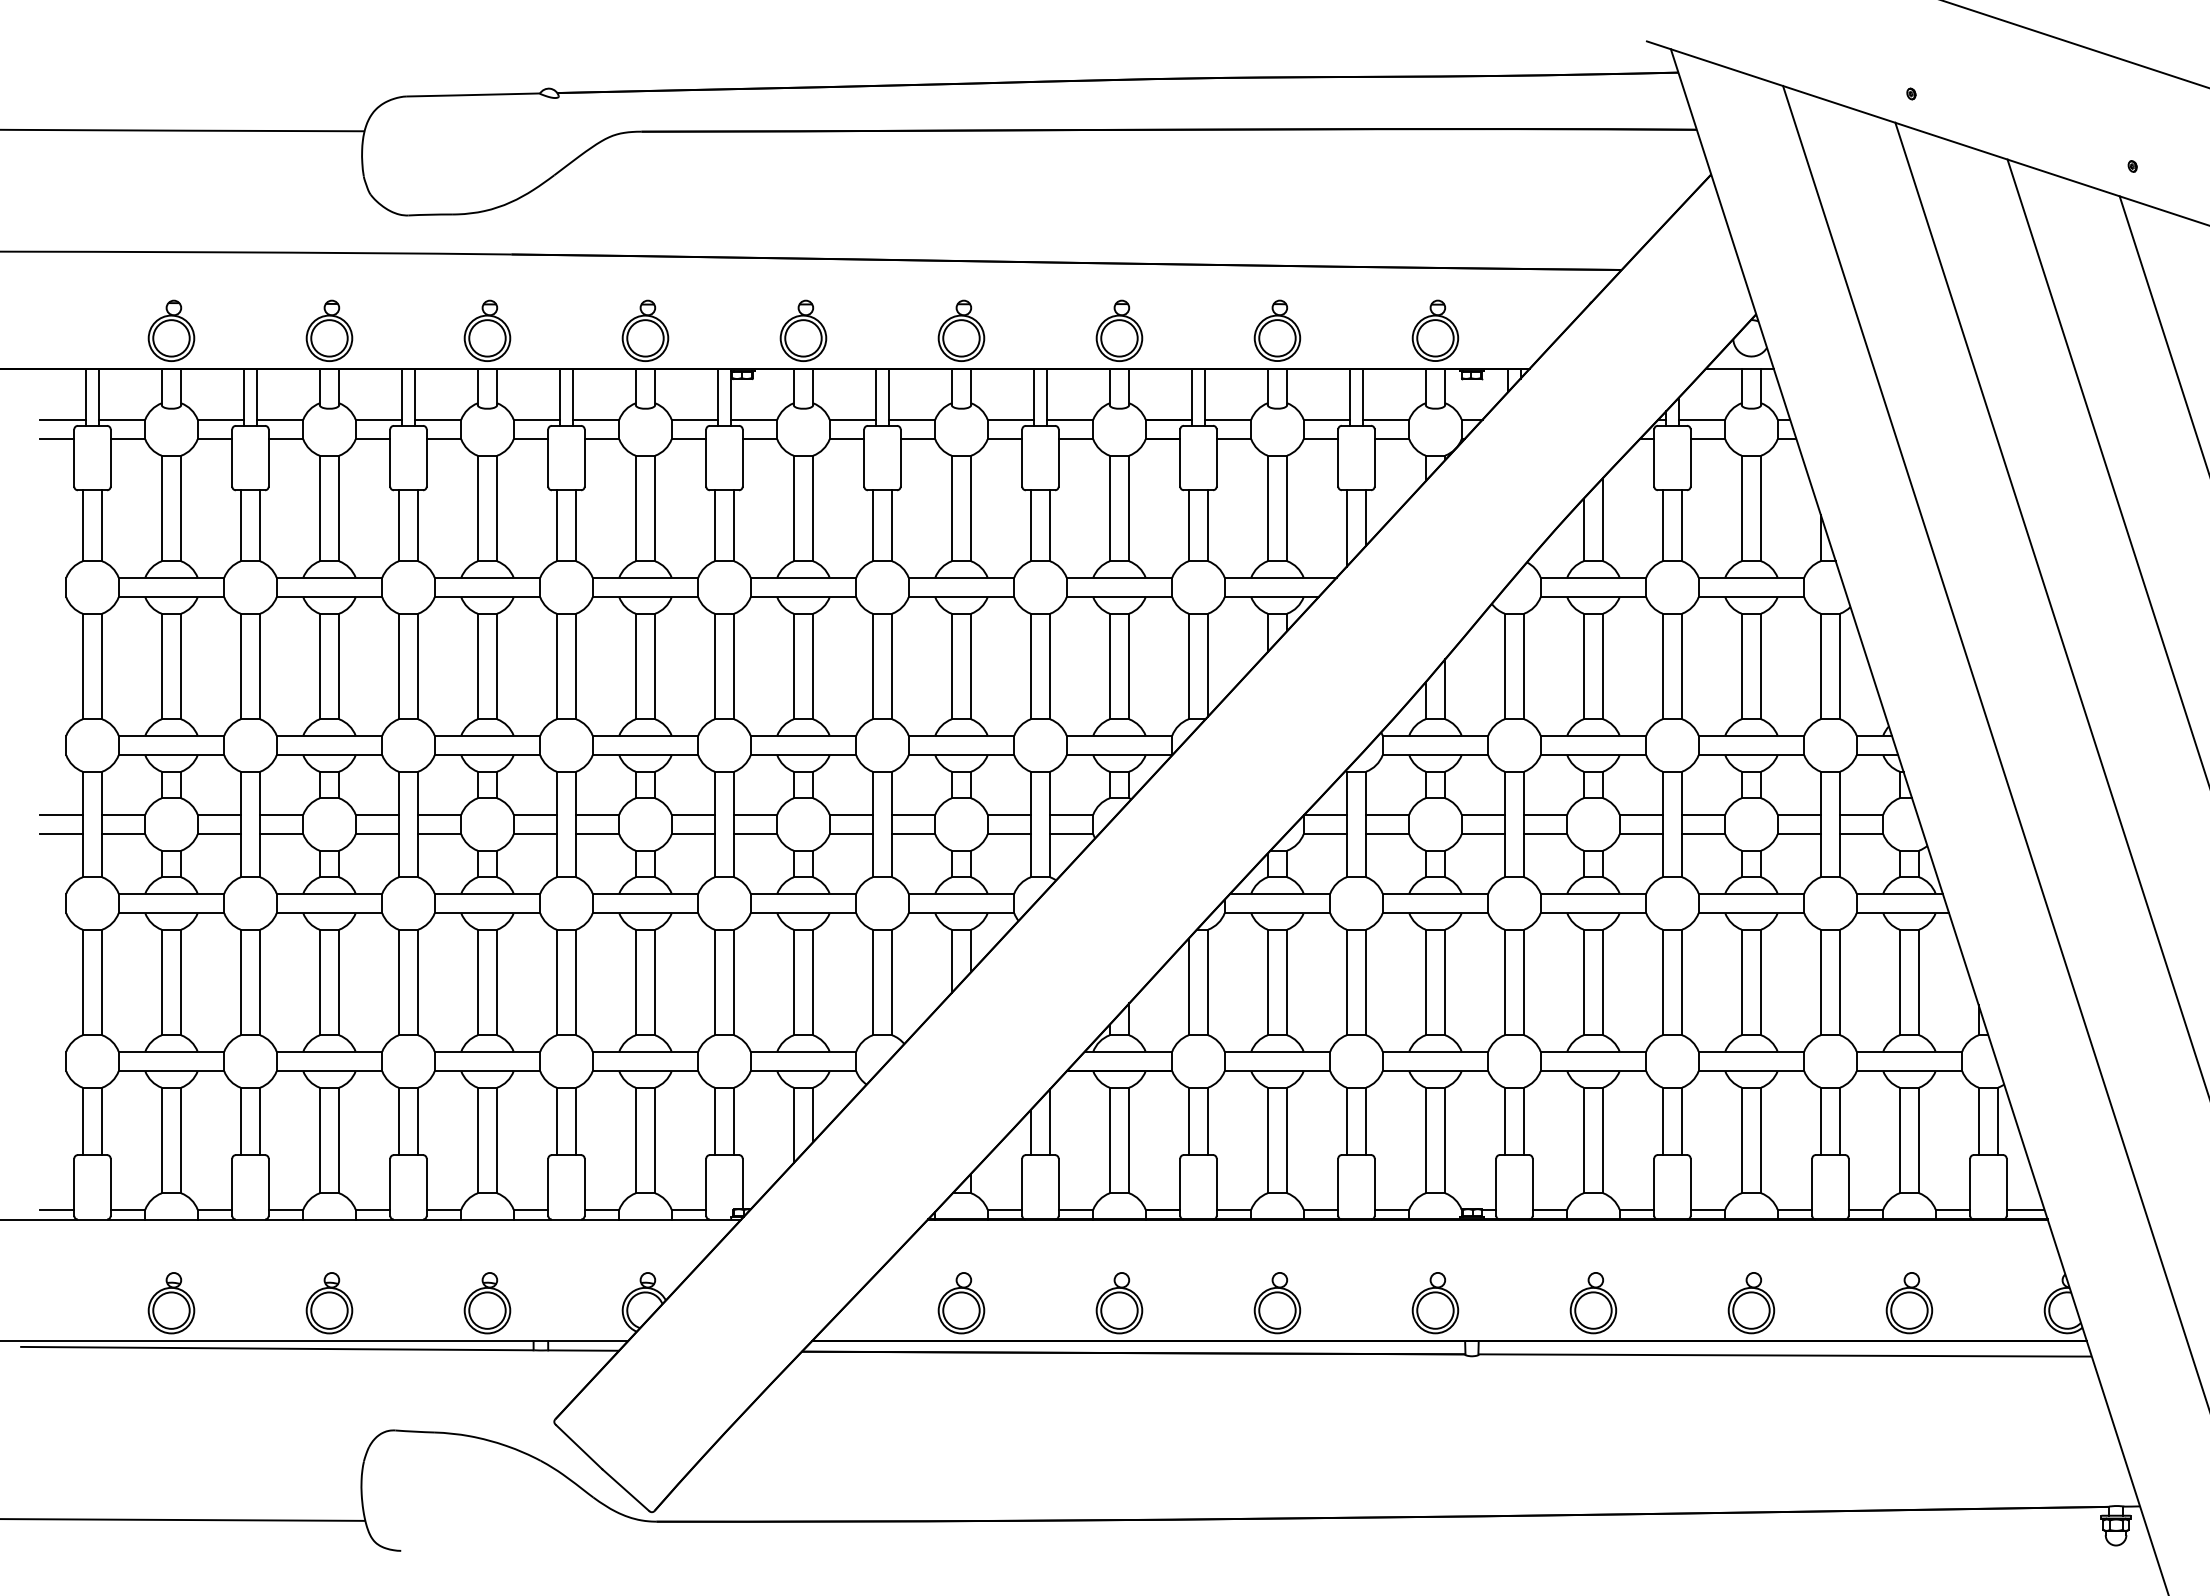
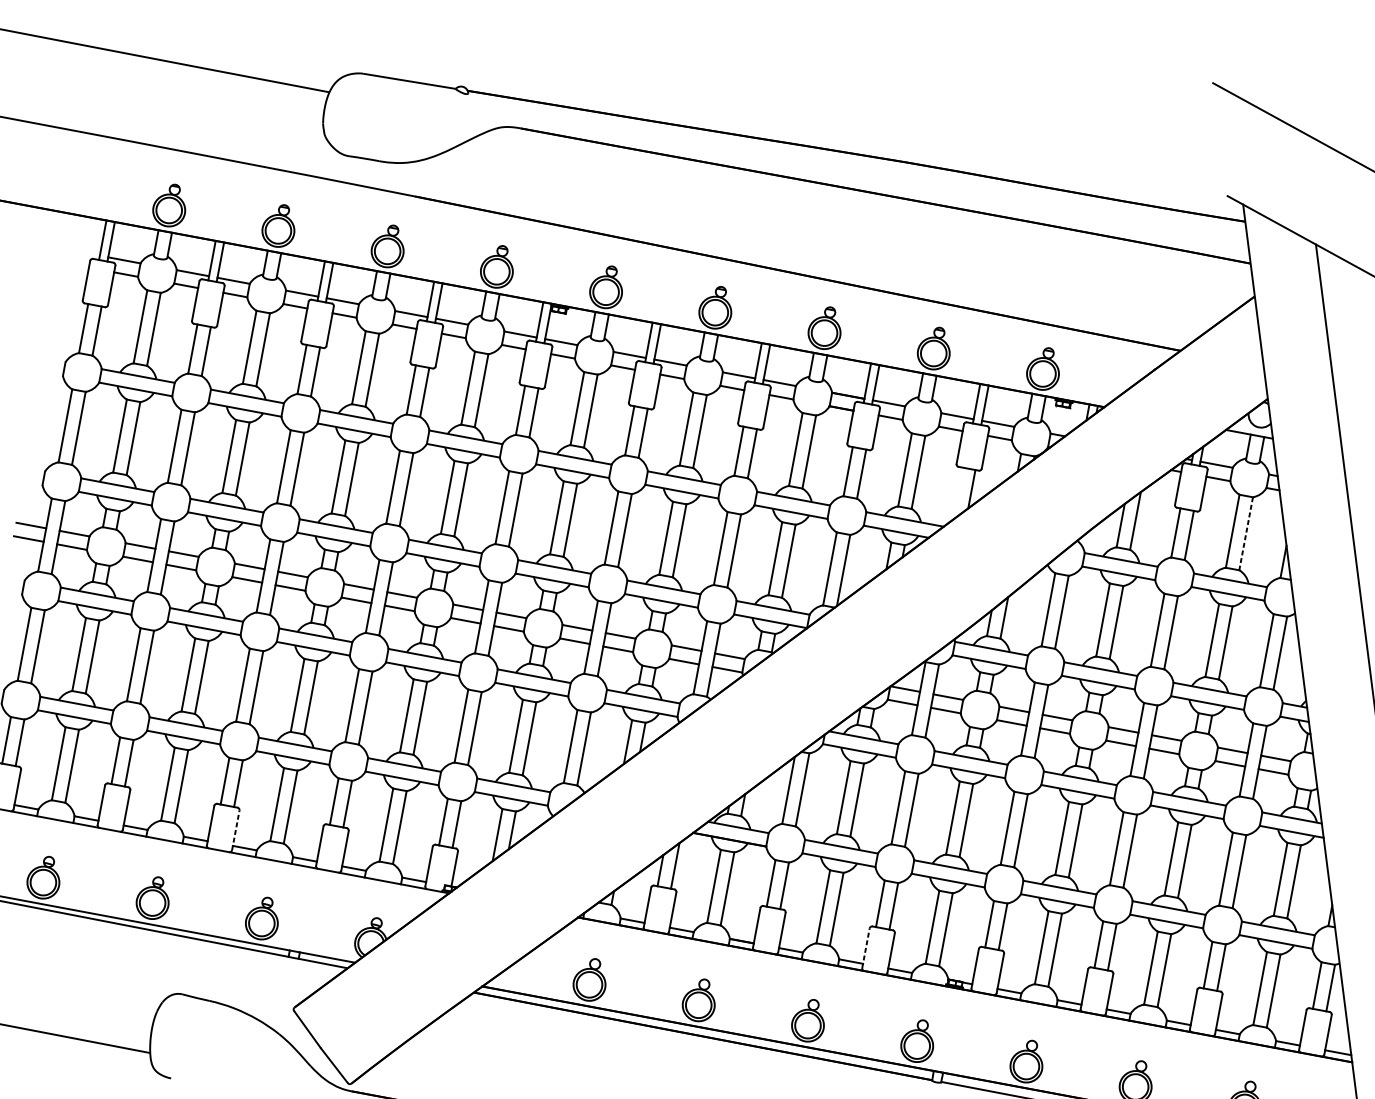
line: (62, 419) -> (83, 252), removed
line: (56, 439) -> (76, 265), removed
line: (1761, 508) -> (1246, 533), solid -> dashed
line: (1346, 528) -> (956, 493), removed
line: (426, 1187) -> (235, 830), solid -> dashed
line: (1338, 1187) -> (866, 948), solid -> dashed

